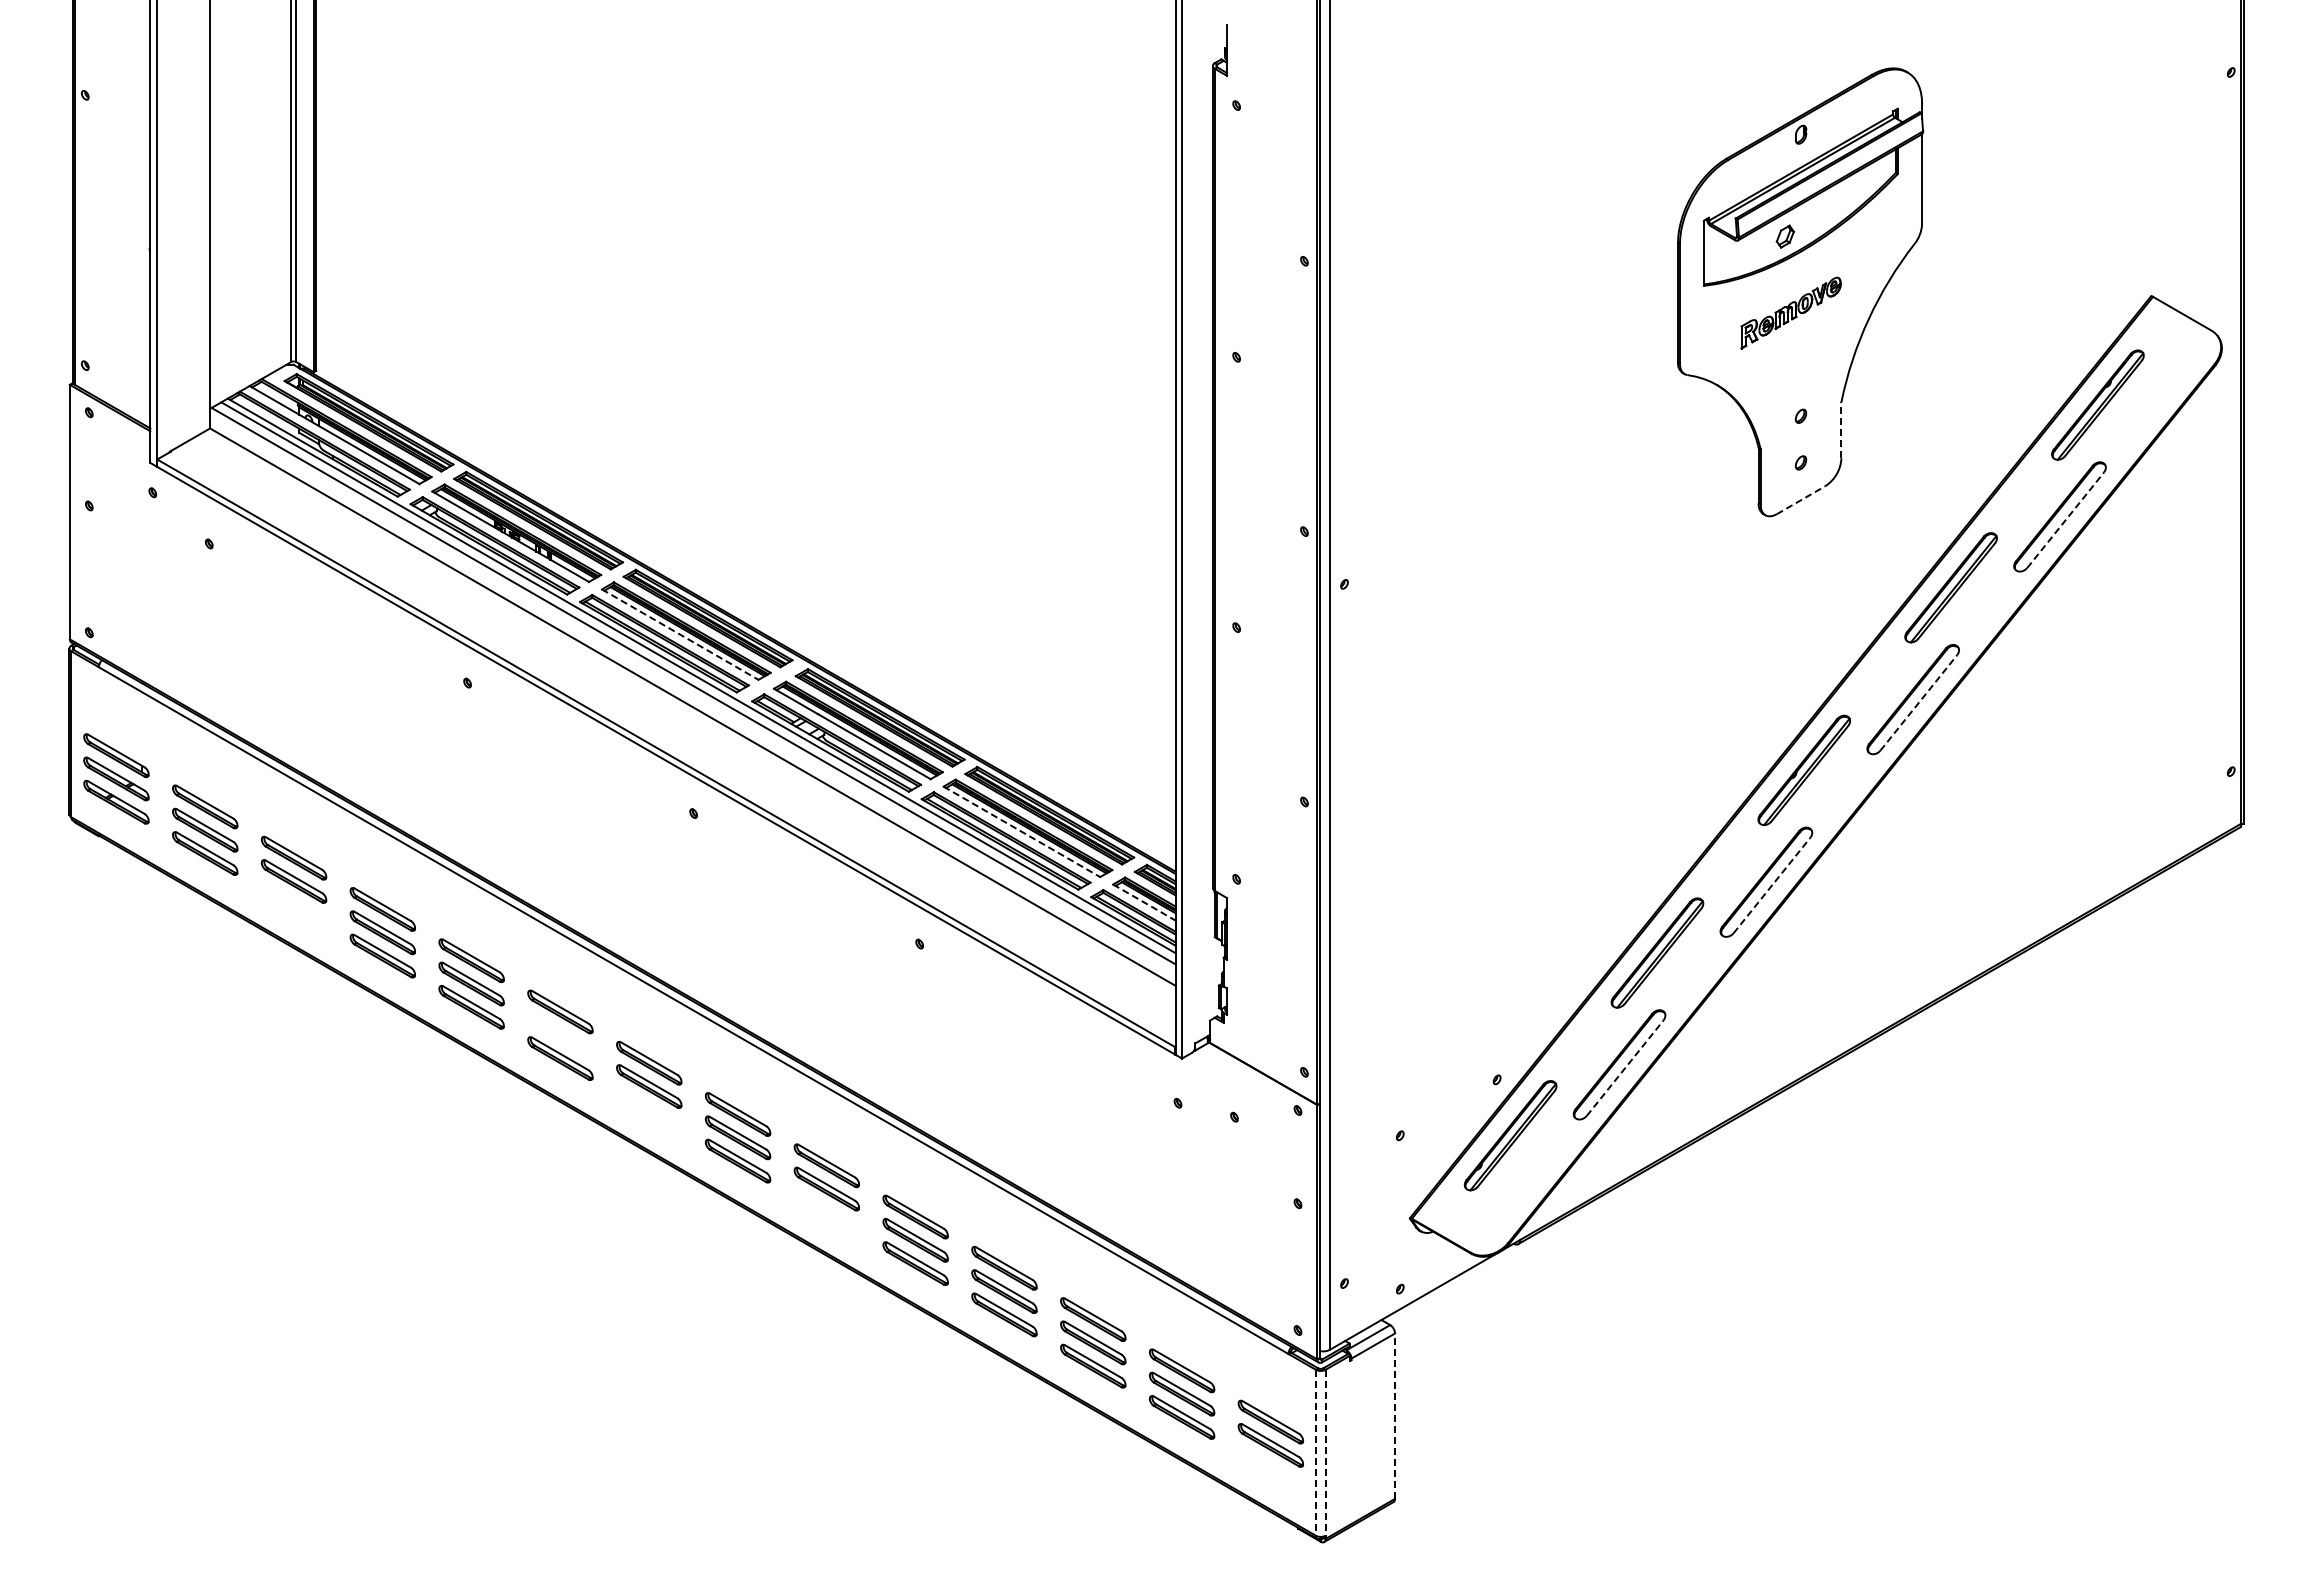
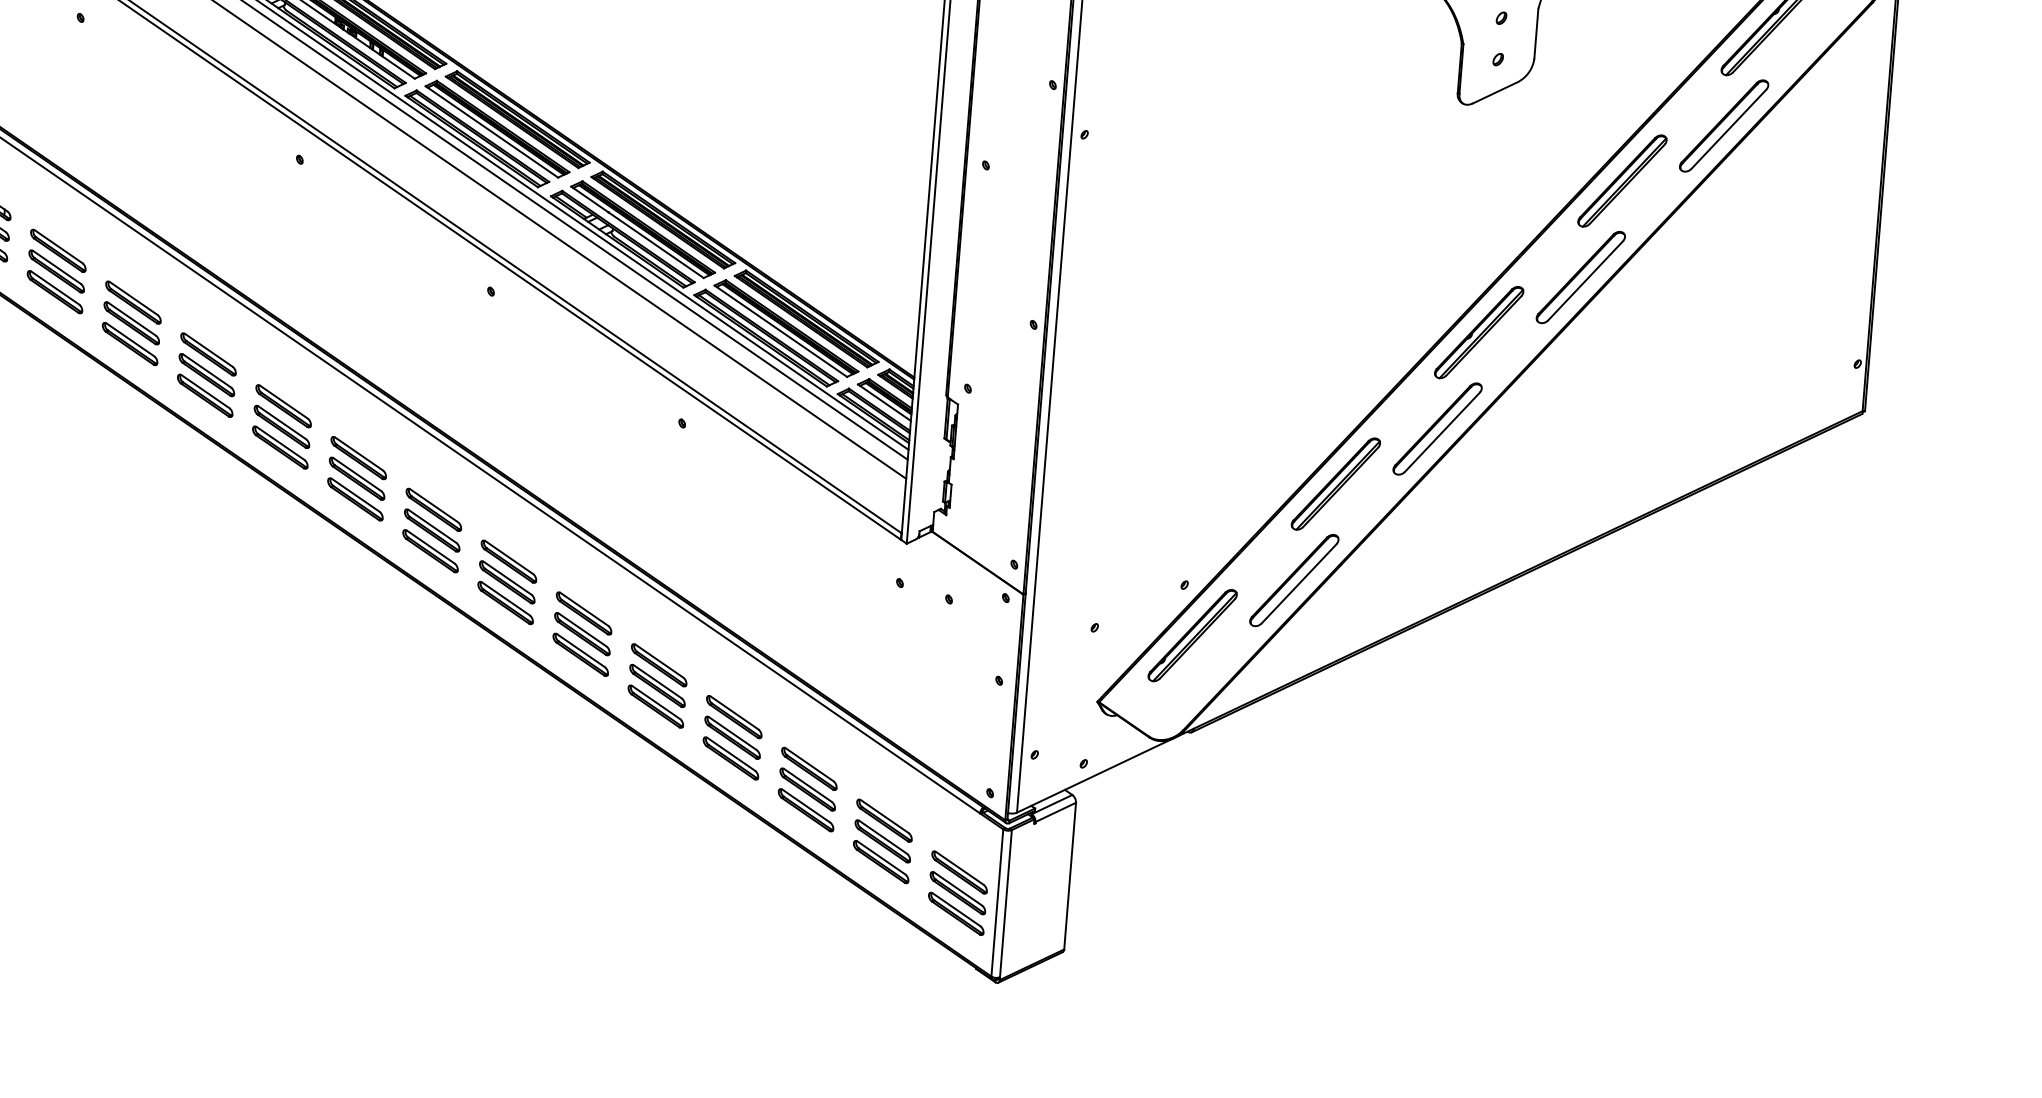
line: (1841, 430) -> (1536, 33), dashed -> solid
line: (1801, 500) -> (1495, 92), dashed -> solid
line: (2066, 519) -> (1729, 128), dashed -> solid
line: (680, 634) -> (492, 131), dashed -> solid
line: (1919, 702) -> (1586, 280), dashed -> solid
line: (1022, 832) -> (781, 331), dashed -> solid
line: (1772, 885) -> (1442, 432), dashed -> solid
line: (1144, 902) -> (884, 402), dashed -> solid
part: (293, 904) -> (129, 343), added
part: (560, 1035) -> (357, 478), added
line: (1625, 1067) -> (1299, 583), dashed -> solid
part: (649, 1109) -> (430, 550), added
part: (826, 1212) -> (580, 654), added
line: (1395, 1416) -> (1070, 876), dashed -> solid
line: (1315, 1452) -> (996, 902), dashed -> solid
line: (1325, 1452) -> (1005, 903), dashed -> solid
part: (1270, 1468) -> (955, 913), added

